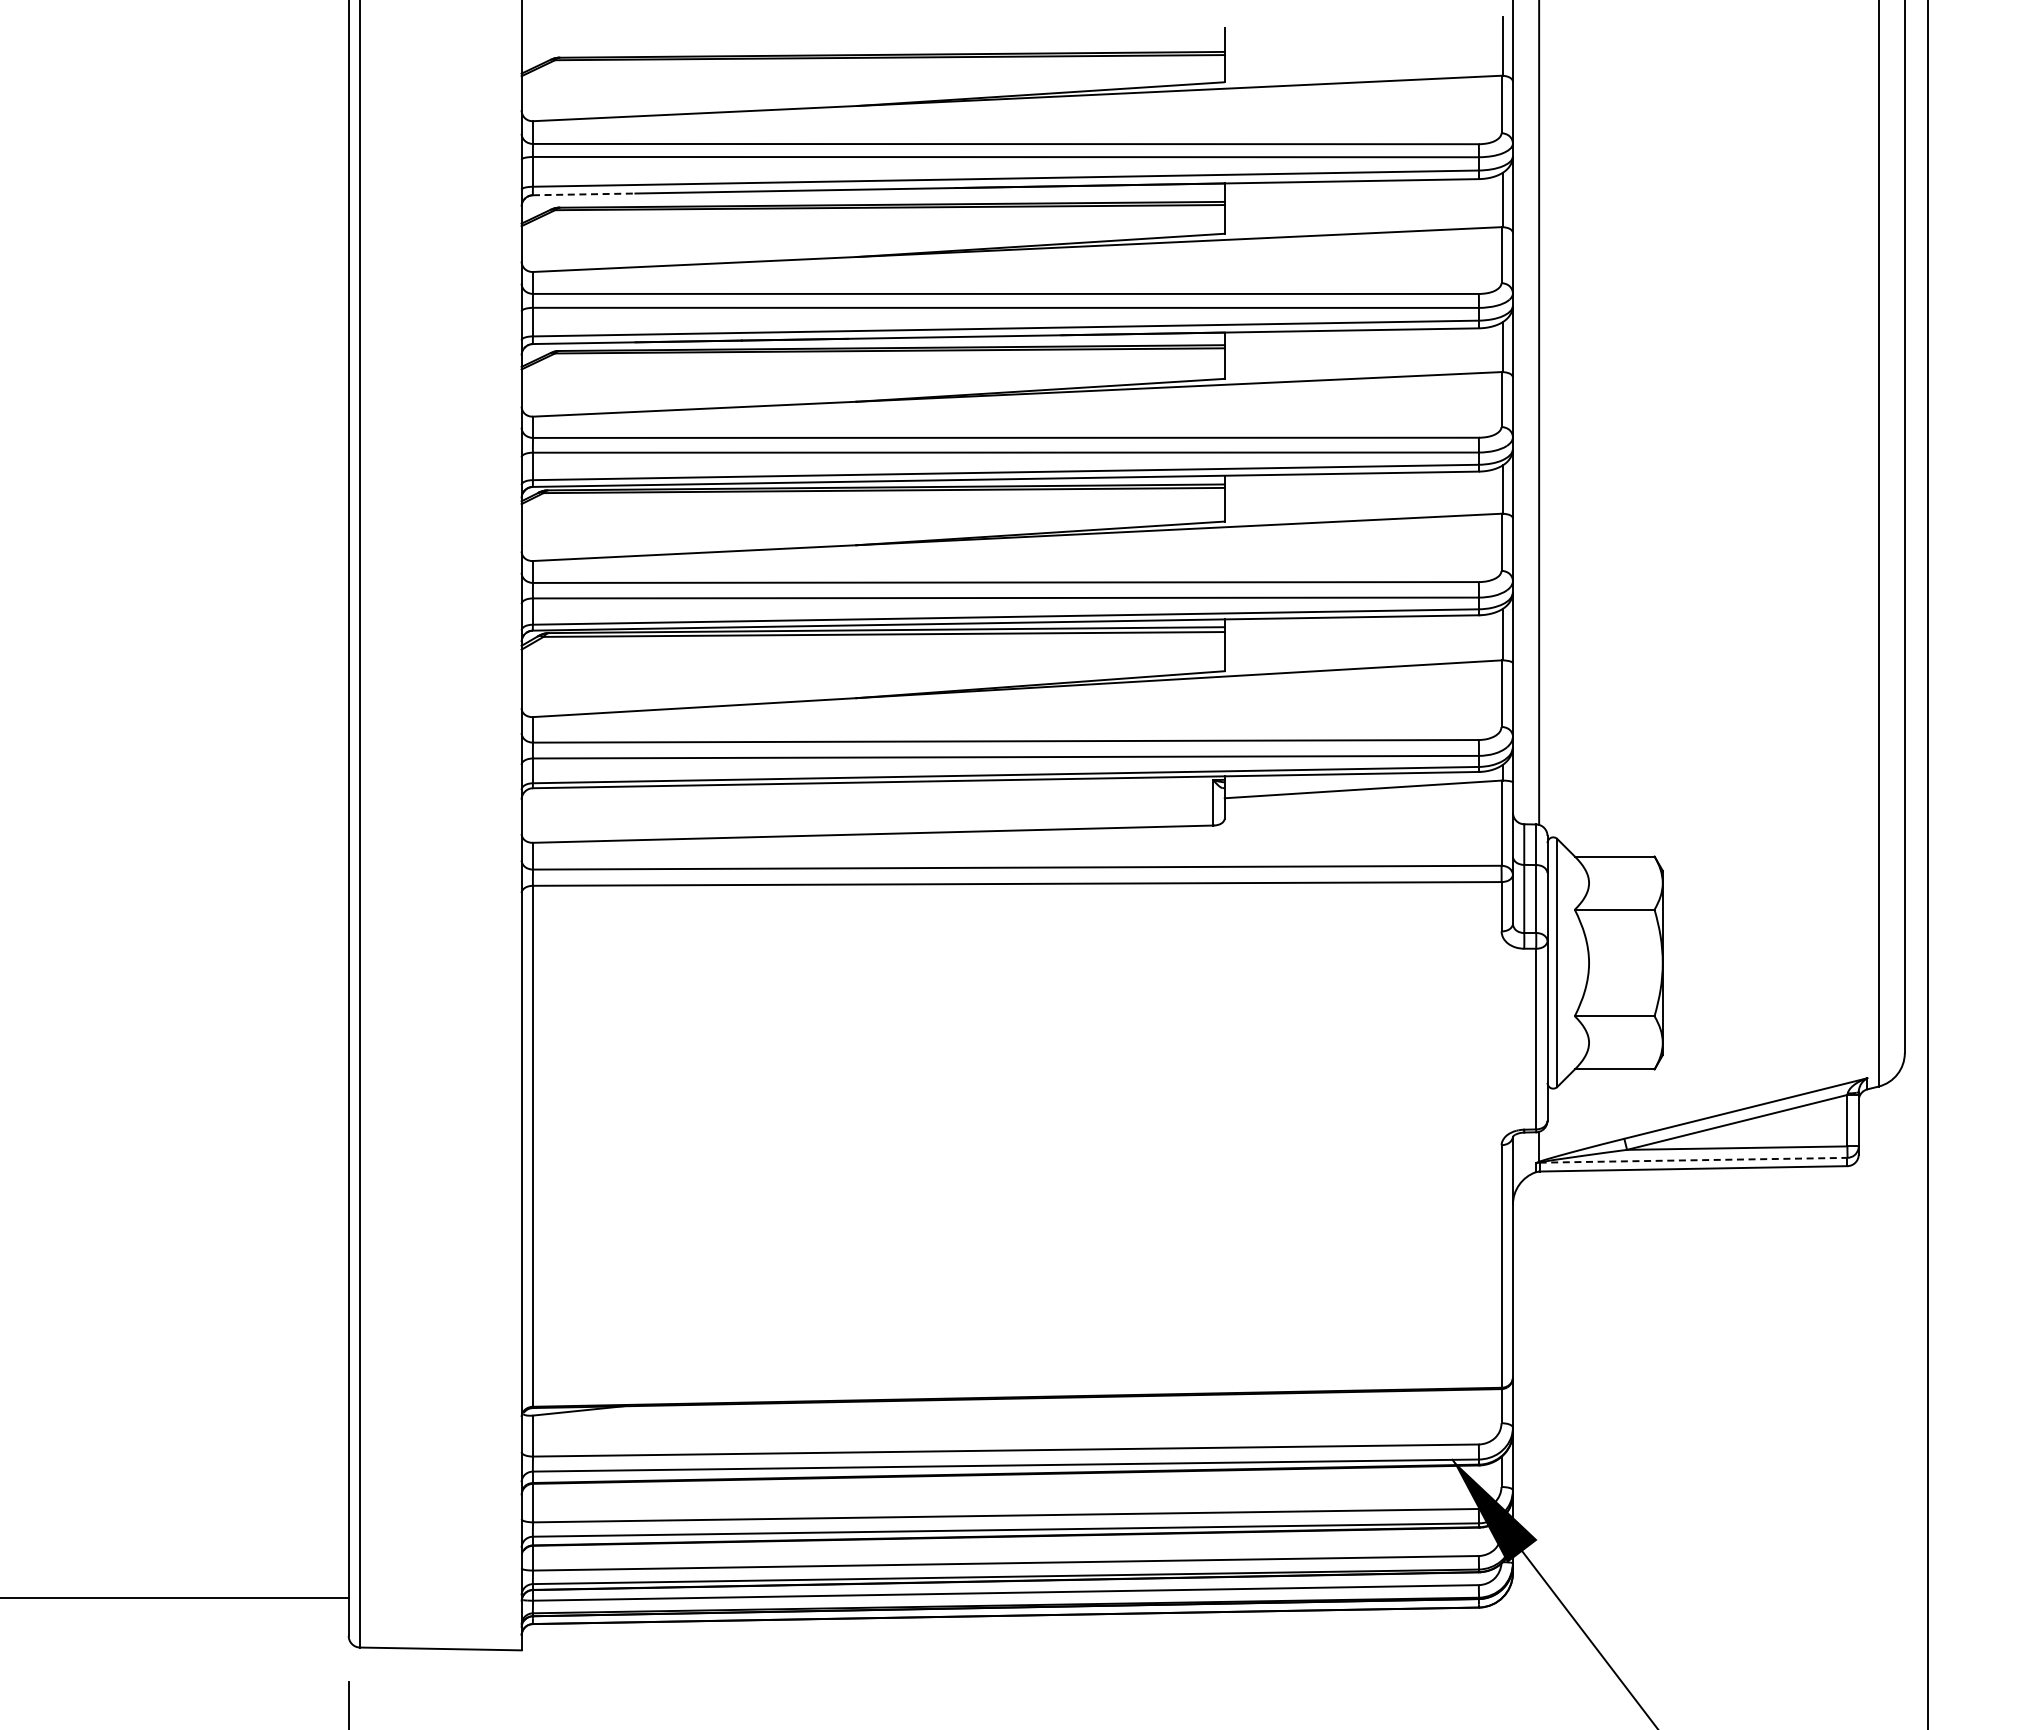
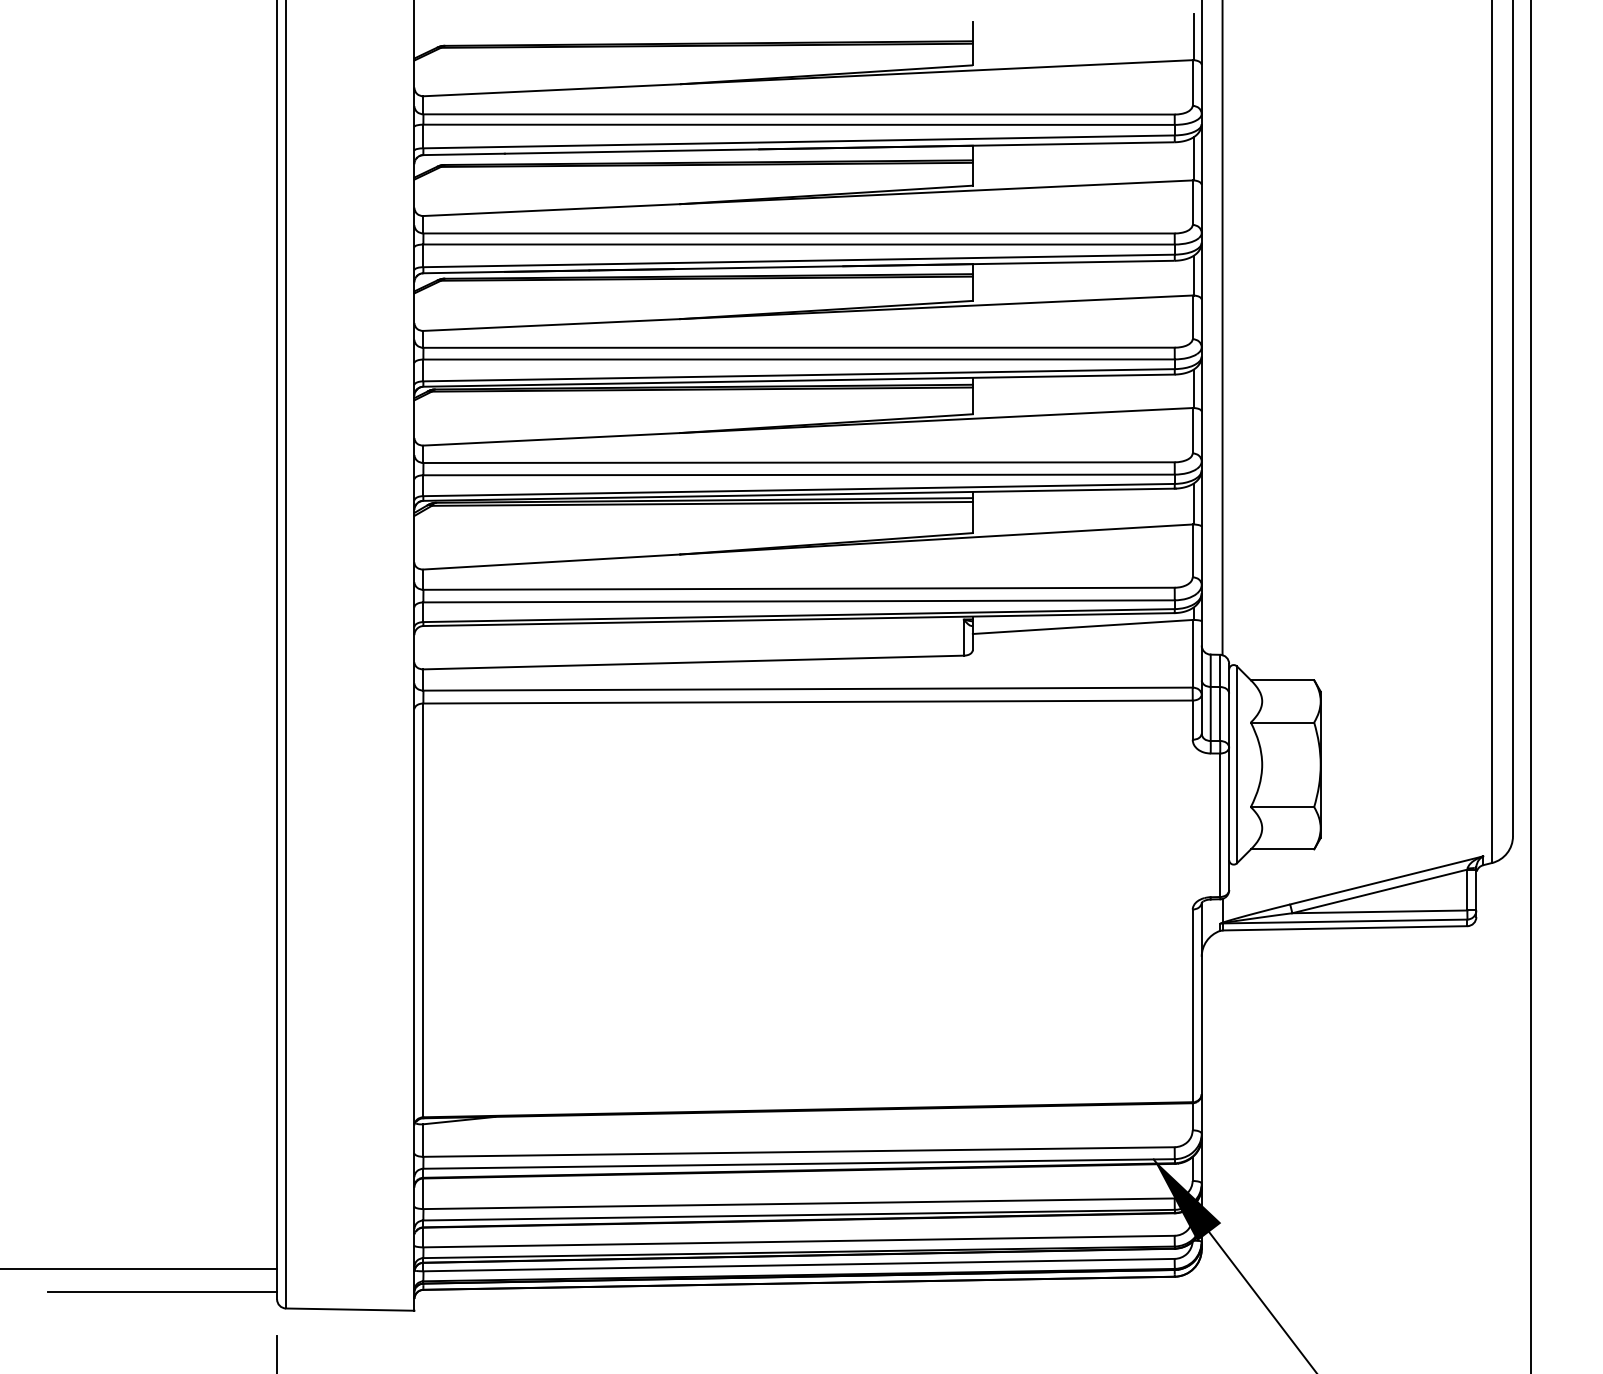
line: (584, 194) -> (464, 154), dashed -> solid
line: (1693, 1160) -> (1345, 921), dashed -> solid
line: (204, 1627) -> (162, 1292), added

